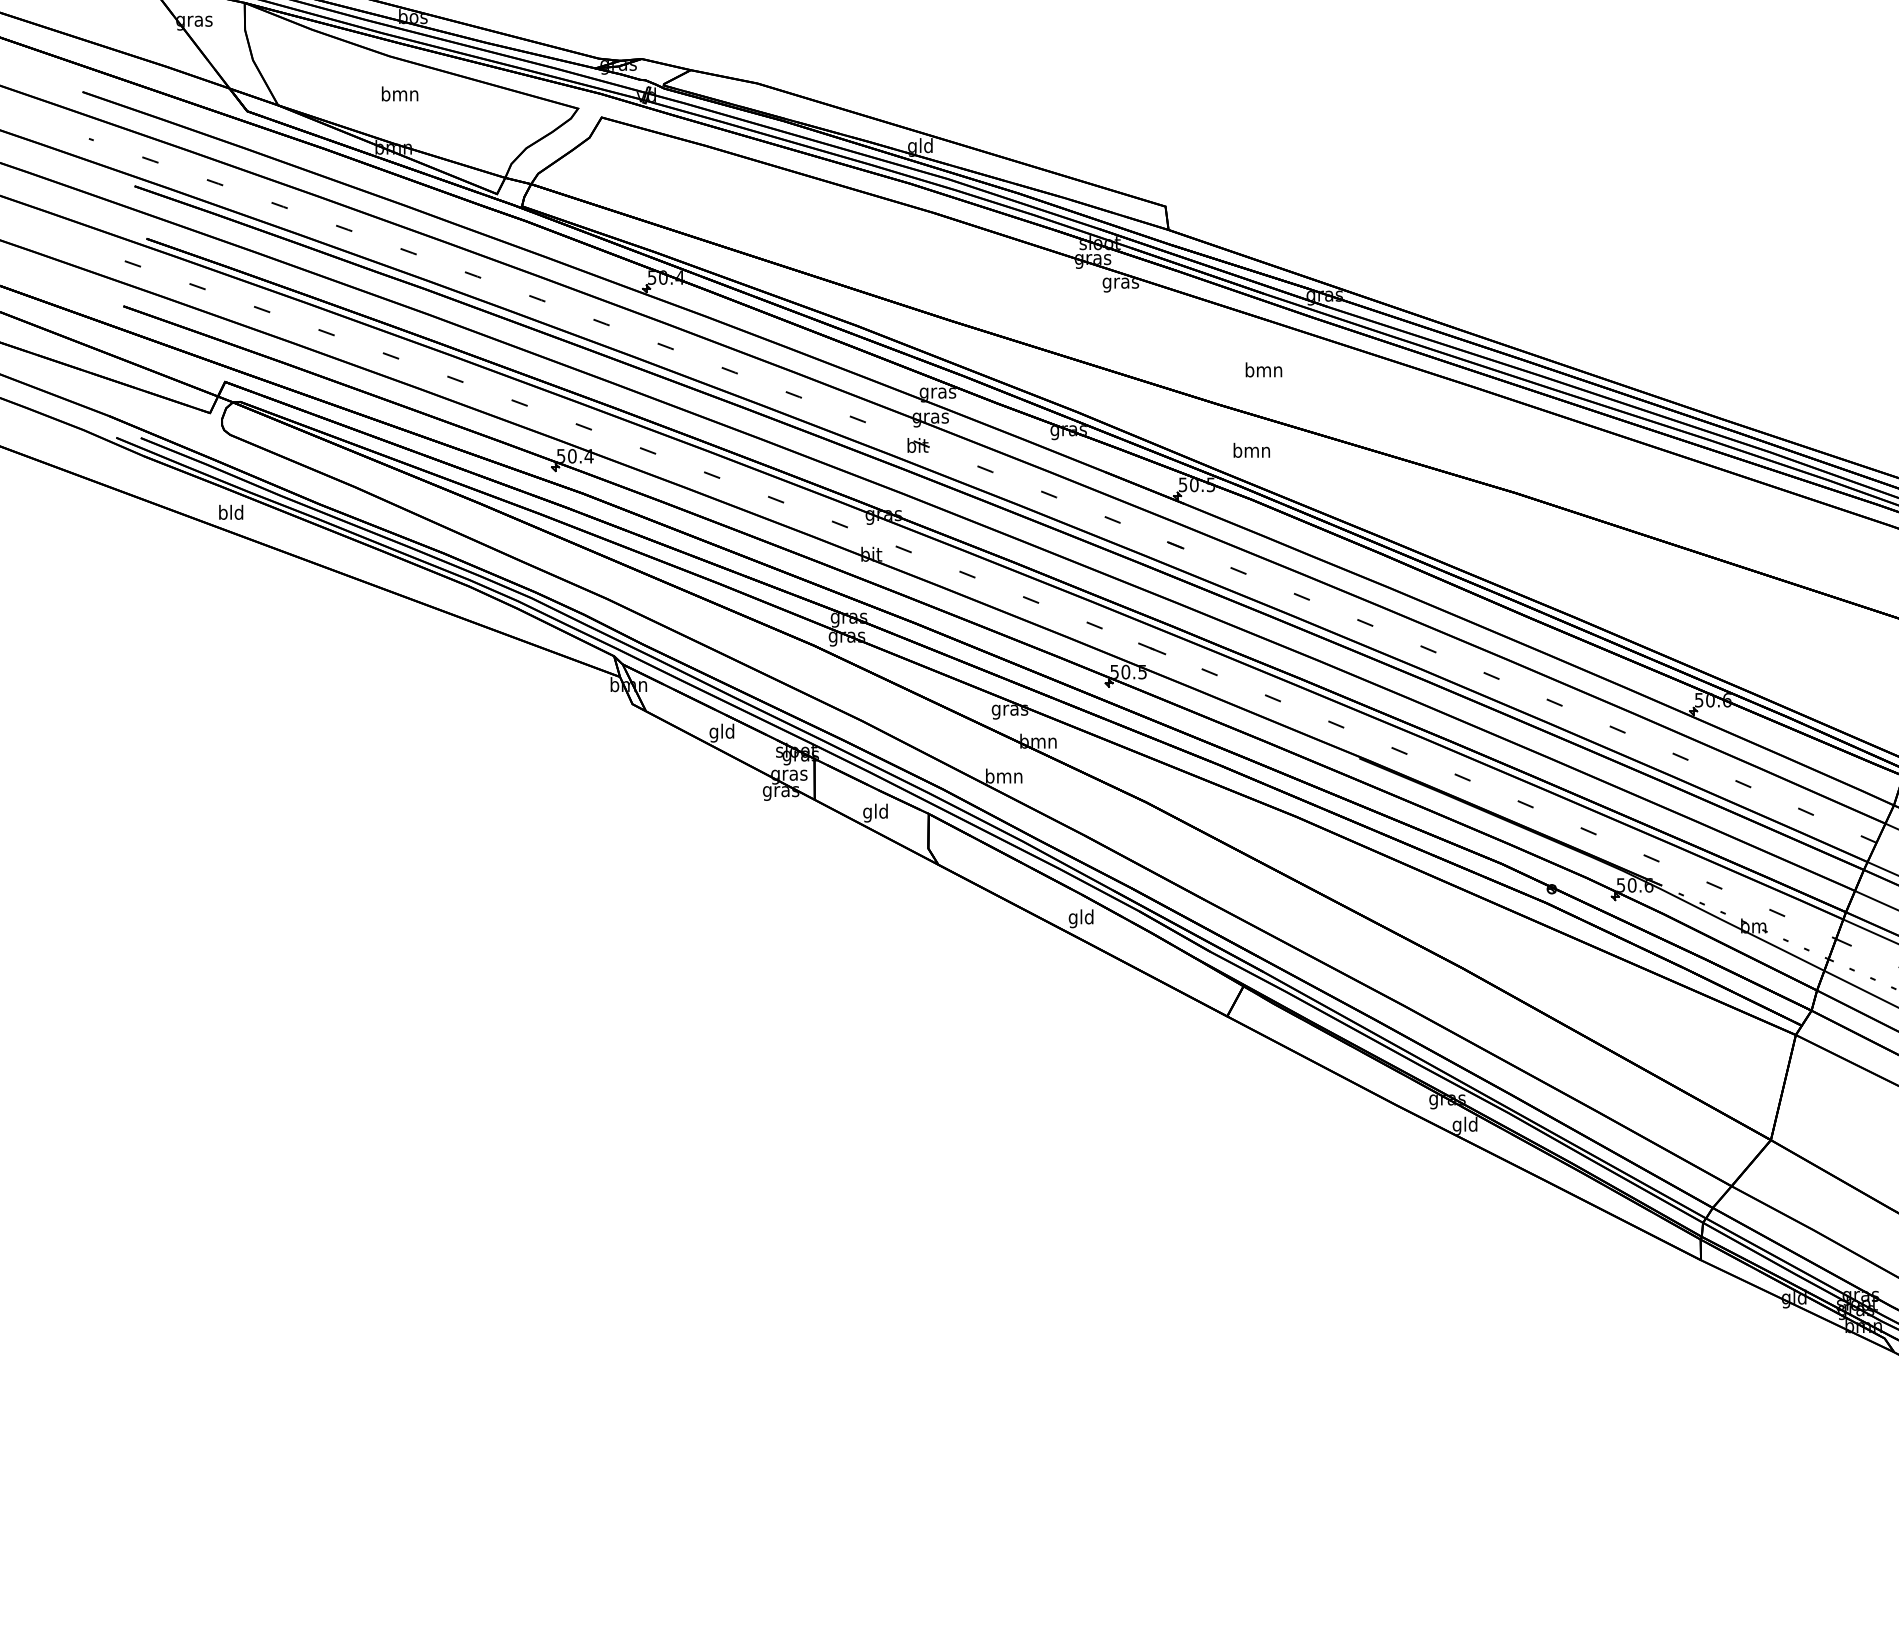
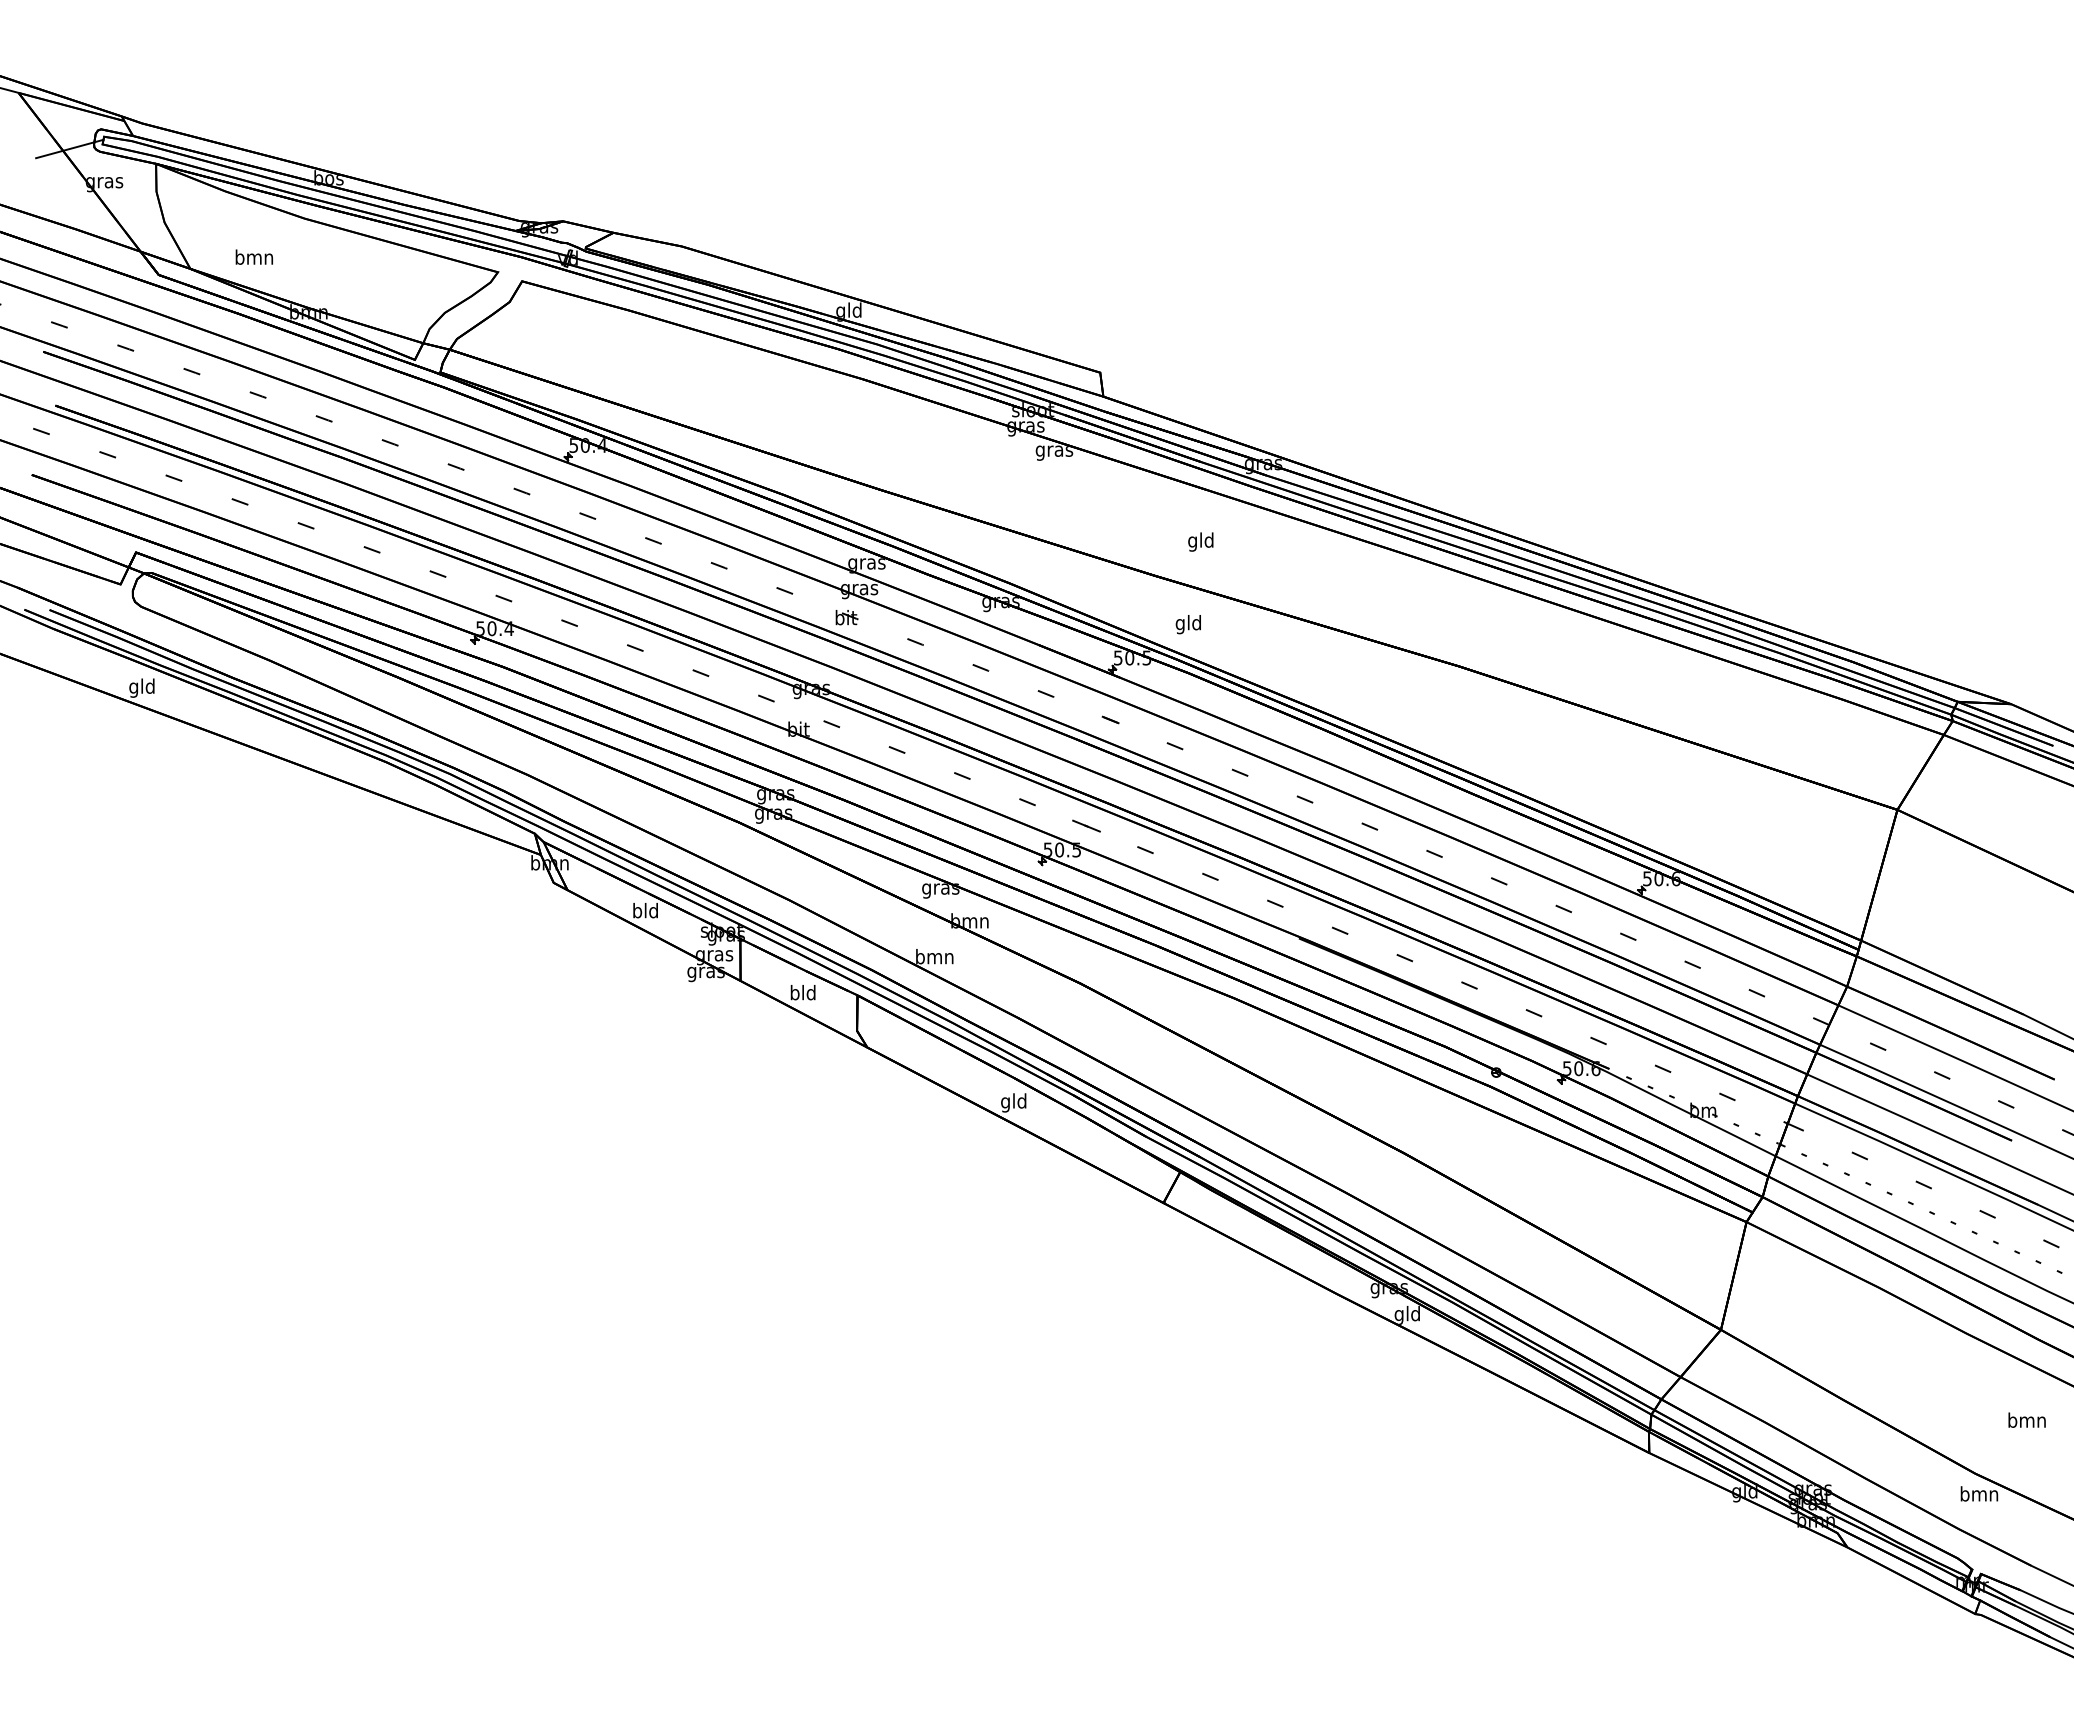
text: (399, 93) -> (253, 256), moved
text: (1263, 371) -> (1200, 541), bmn -> gld
text: (1251, 452) -> (1188, 624), bmn -> gld
text: (222, 513) -> (133, 687), bld -> gld
text: (714, 733) -> (637, 912), gld -> bld
text: (867, 813) -> (794, 994), gld -> bld

